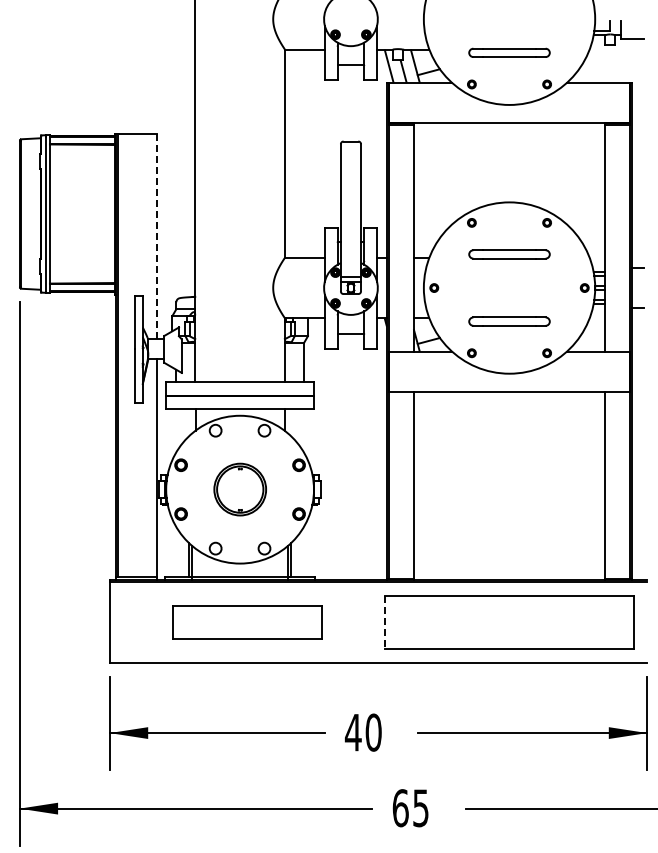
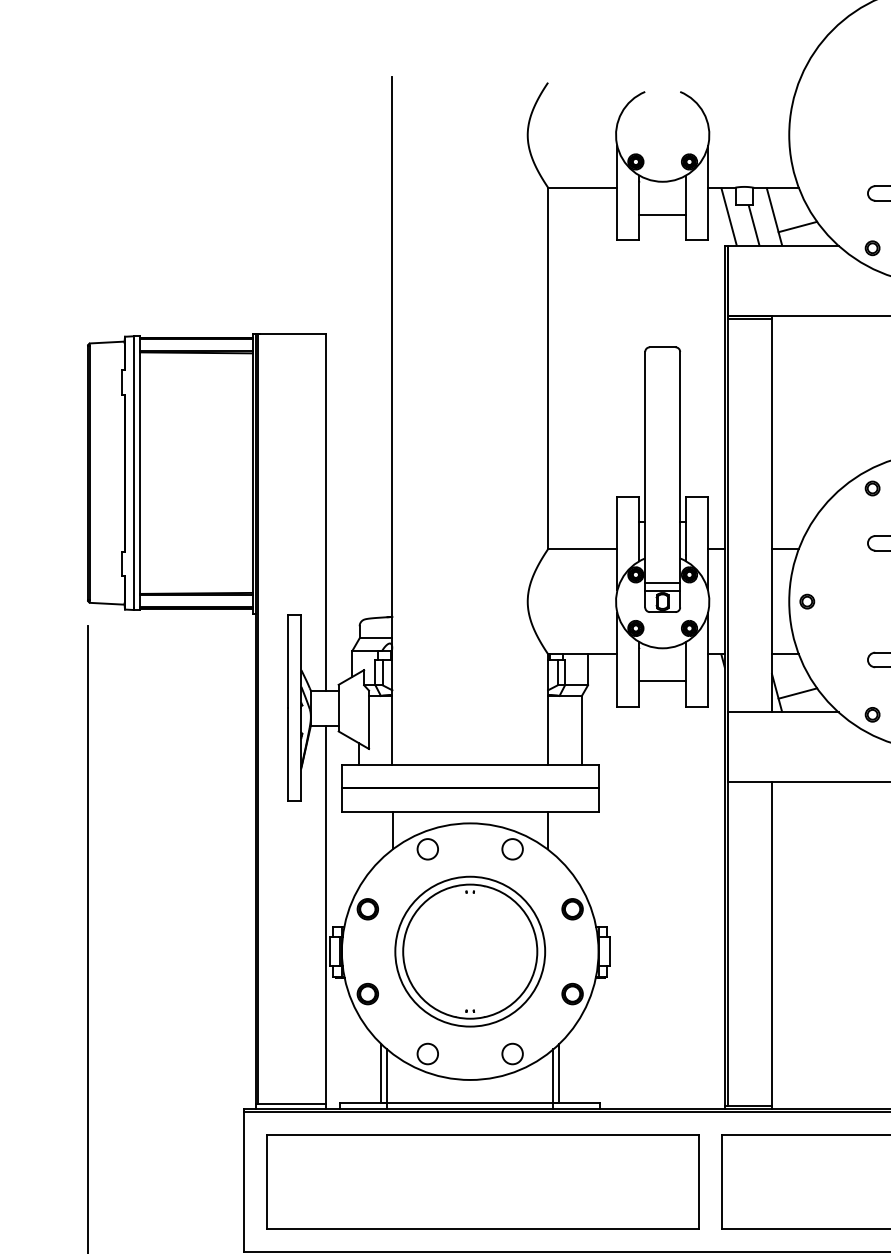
line: (156, 236) -> (325, 512), dashed -> solid
part: (240, 489) -> (470, 951), size x1.67
part: (247, 622) -> (483, 1182), size x1.67
line: (385, 622) -> (722, 1182), dashed -> solid

